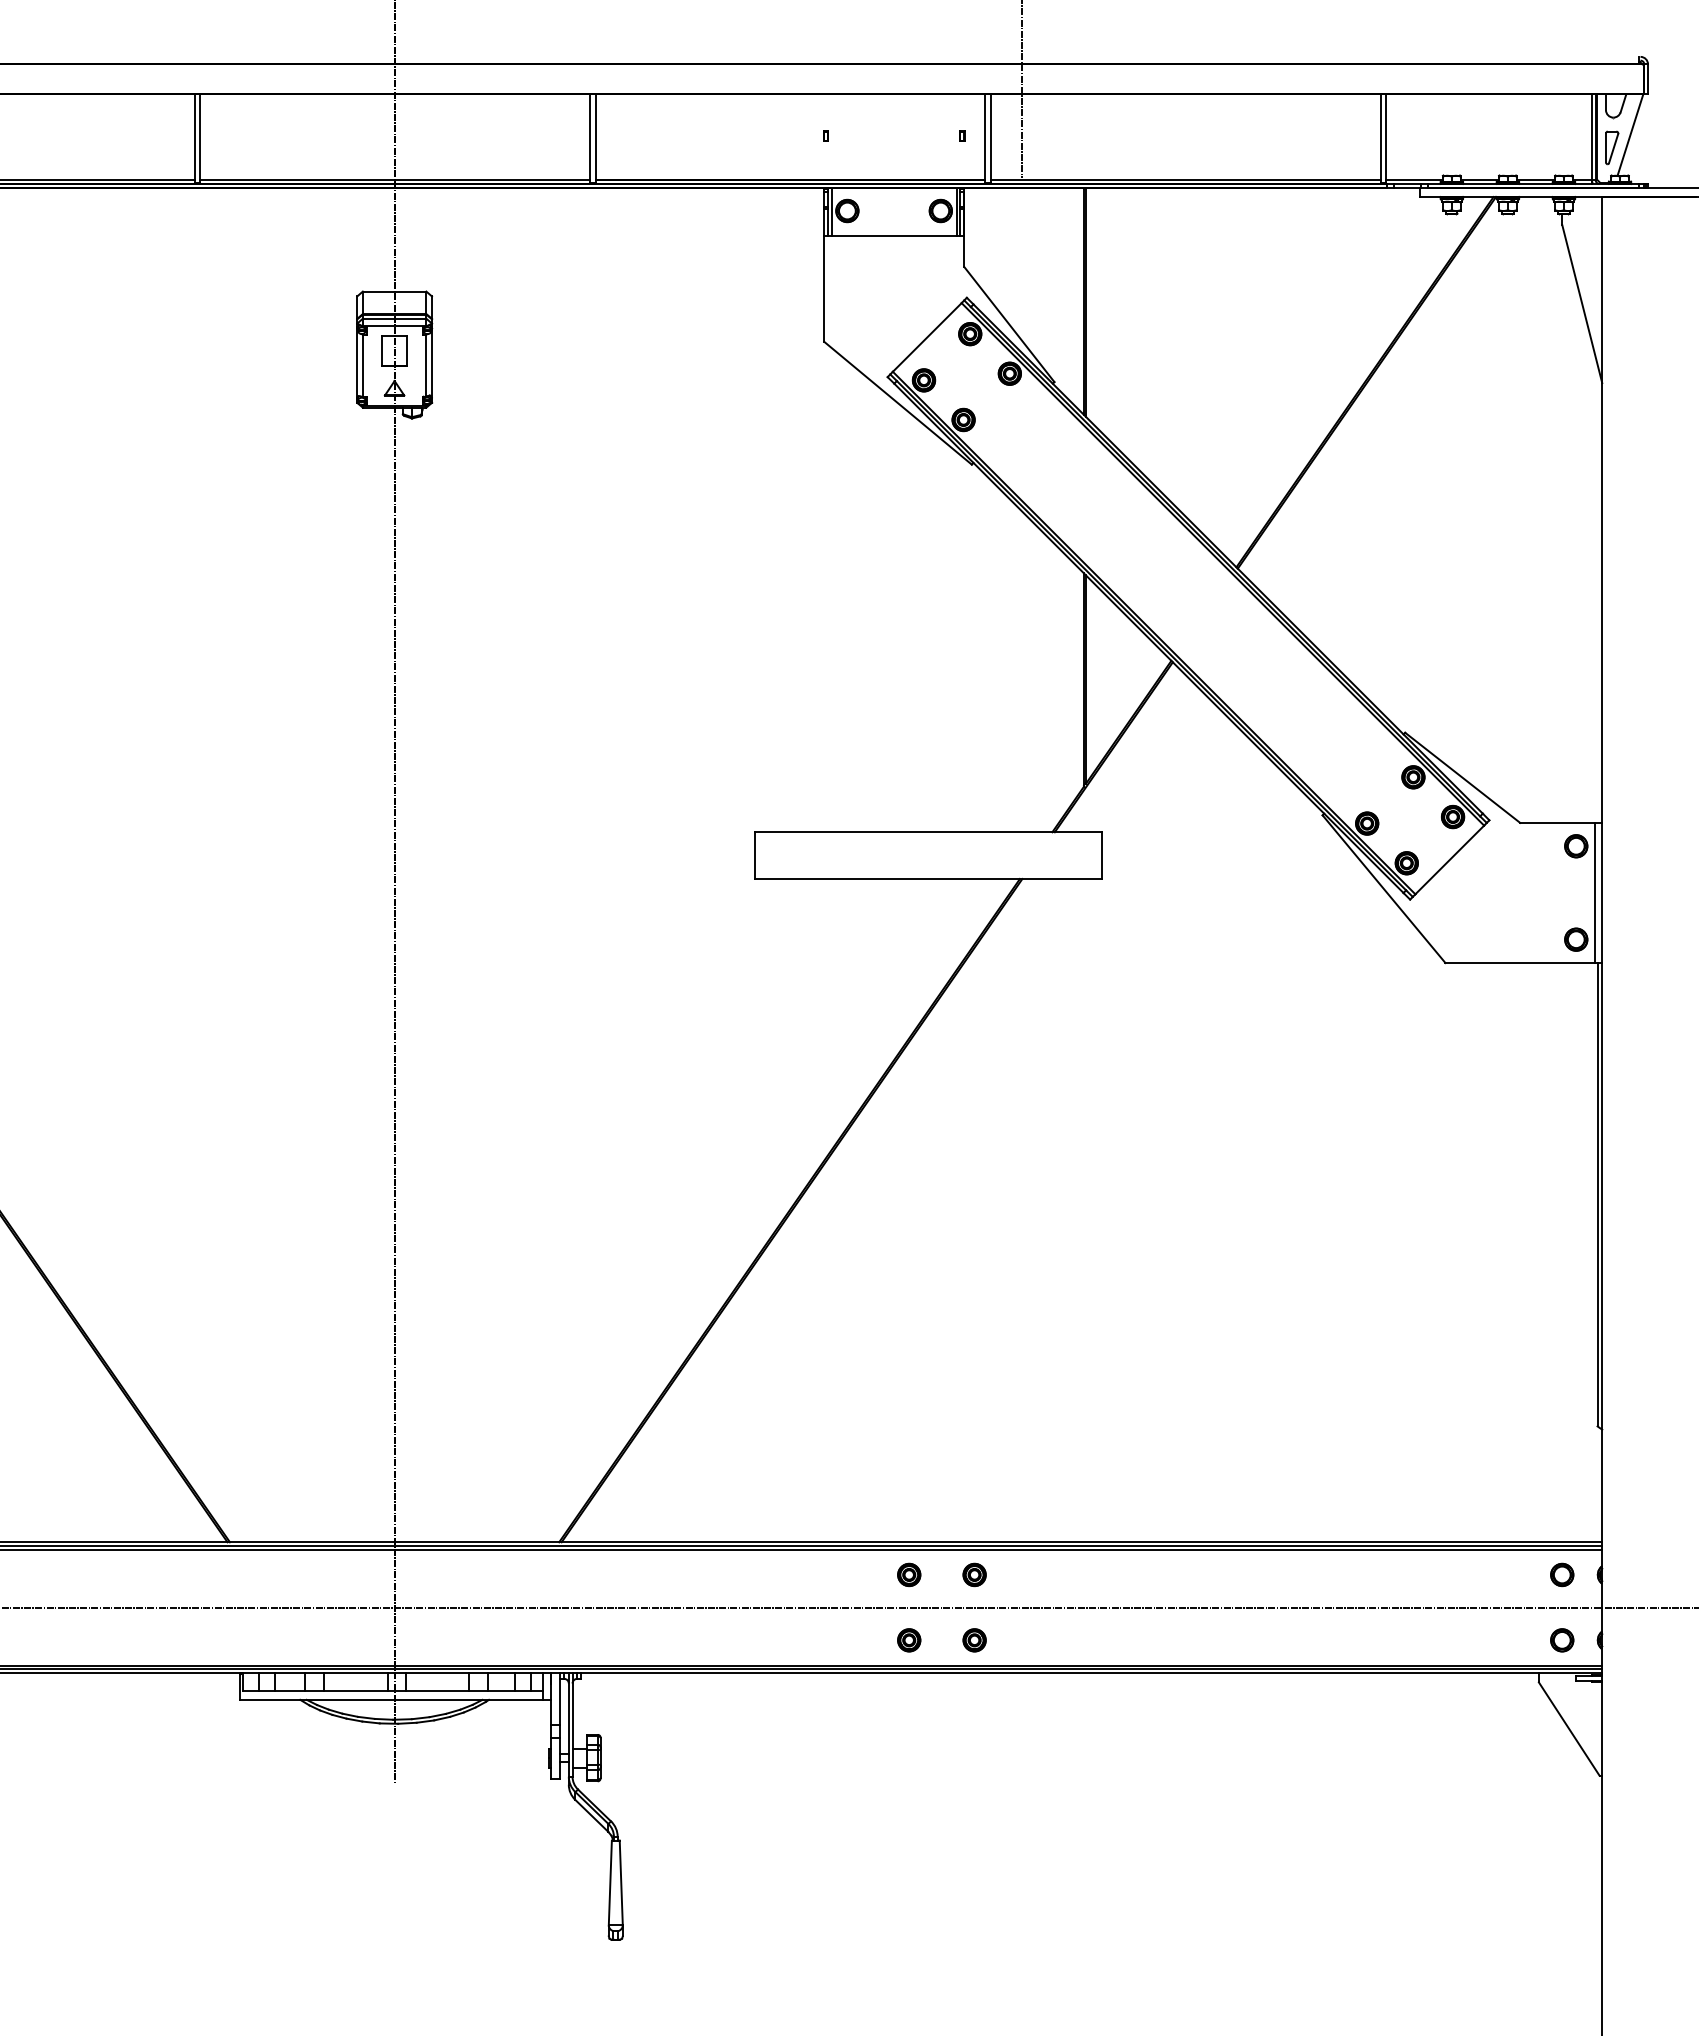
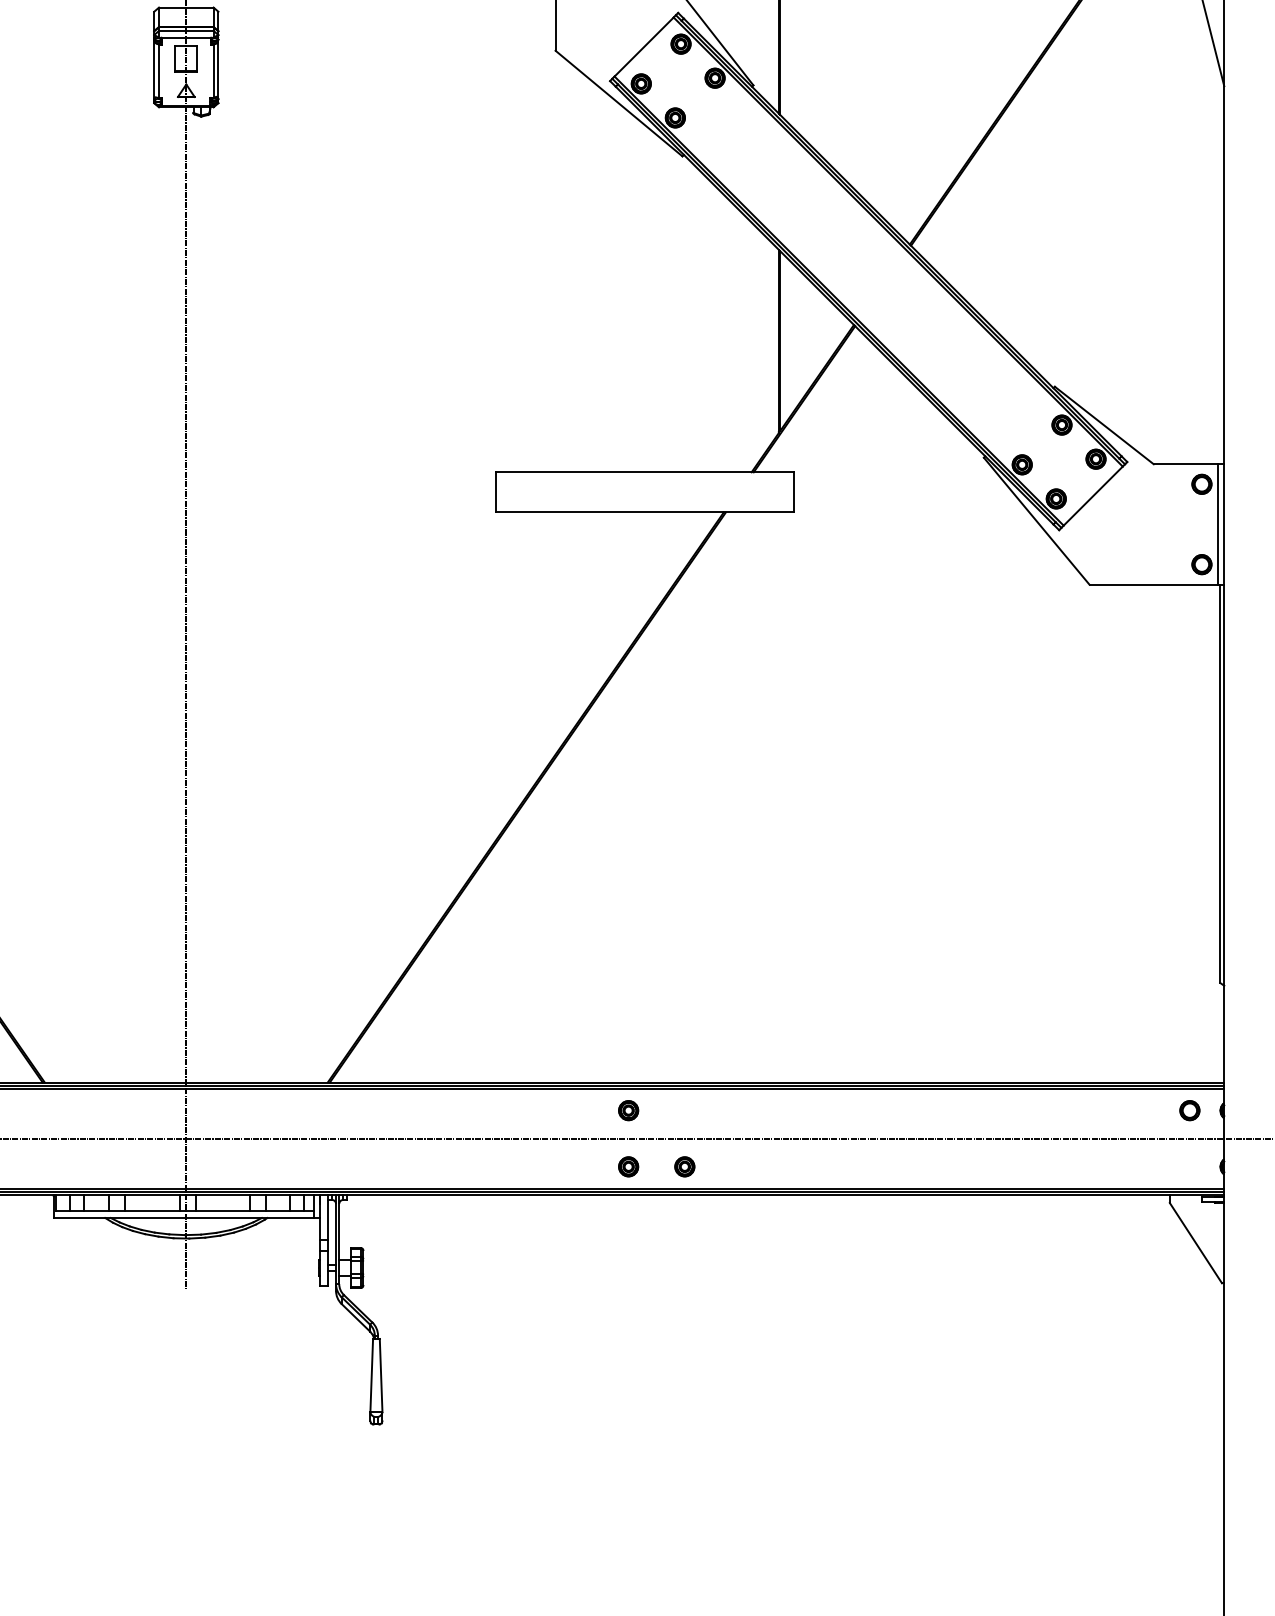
part: (974, 1574) -> (684, 1110), removed
part: (1562, 1640) -> (1190, 1166), removed

